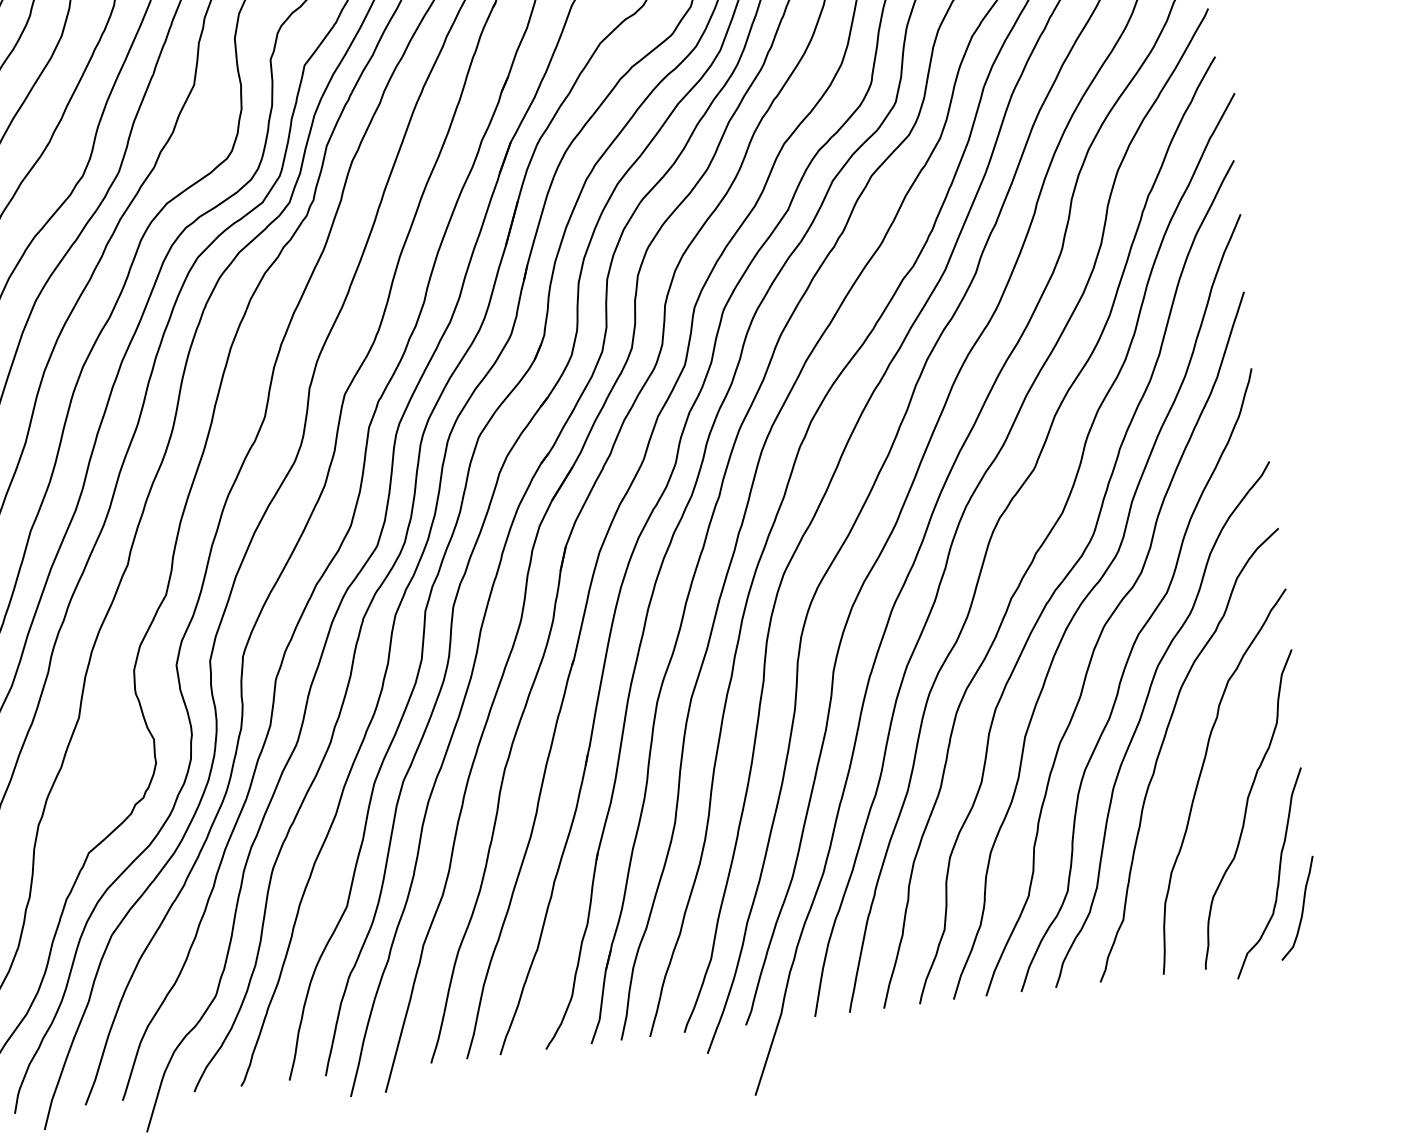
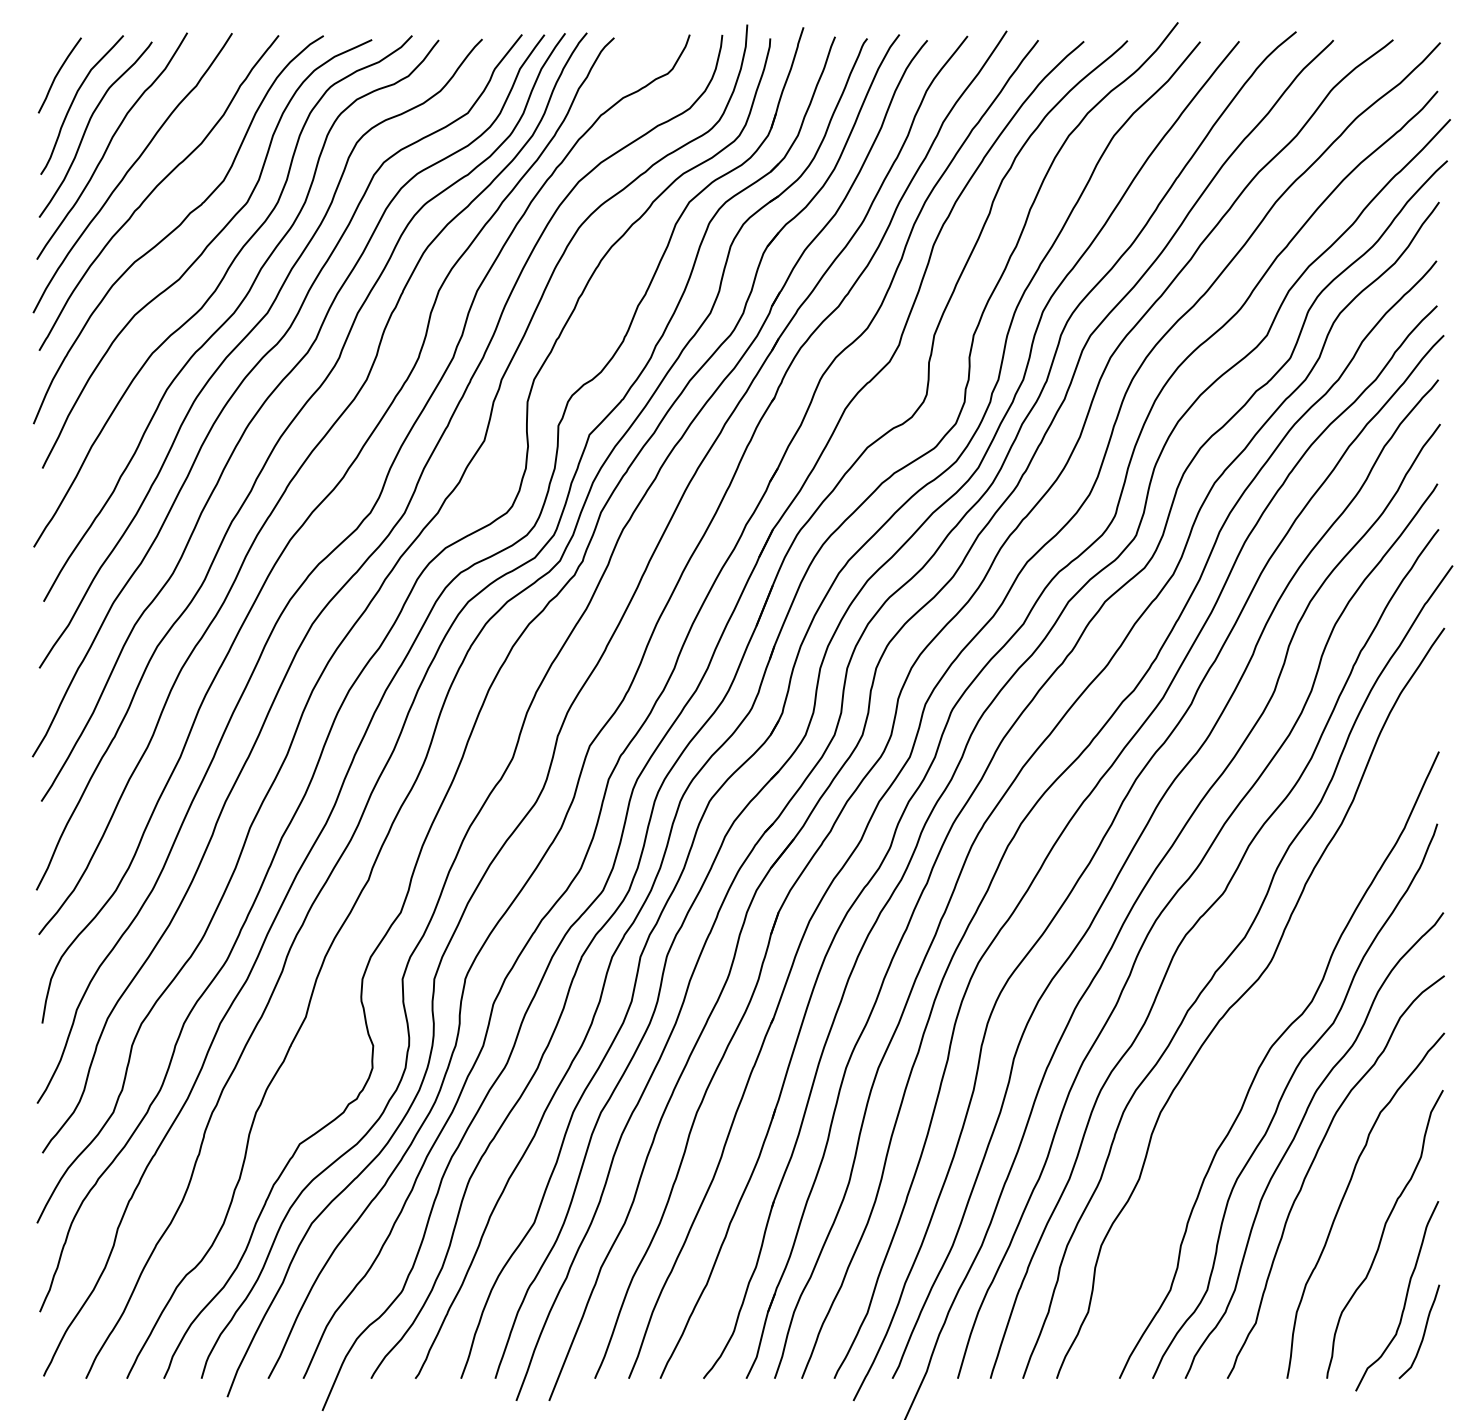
curve: (1086, 598) -> (1257, 1019), removed

